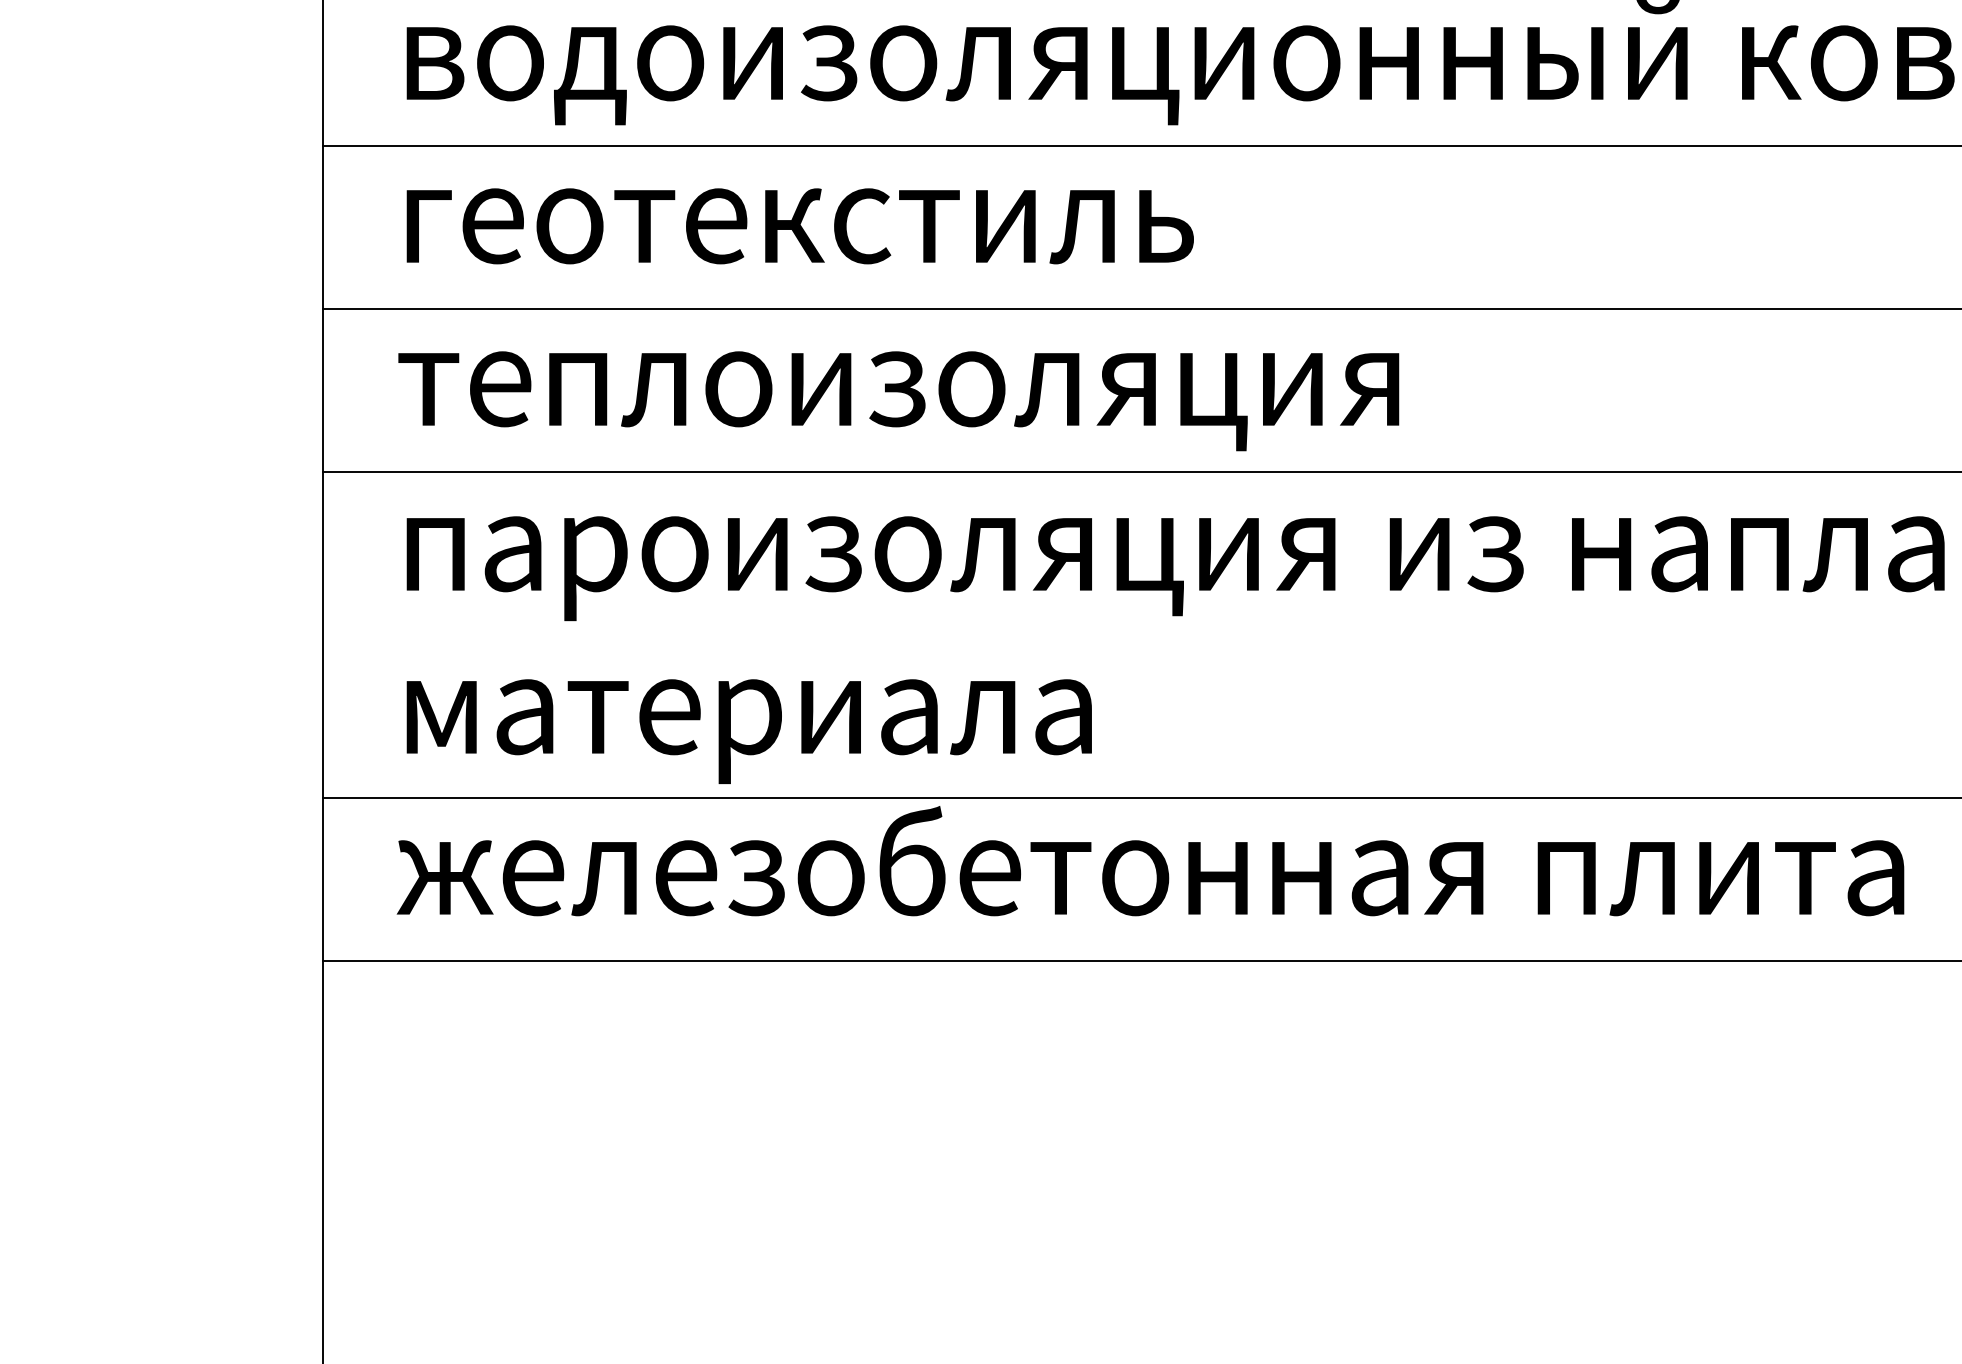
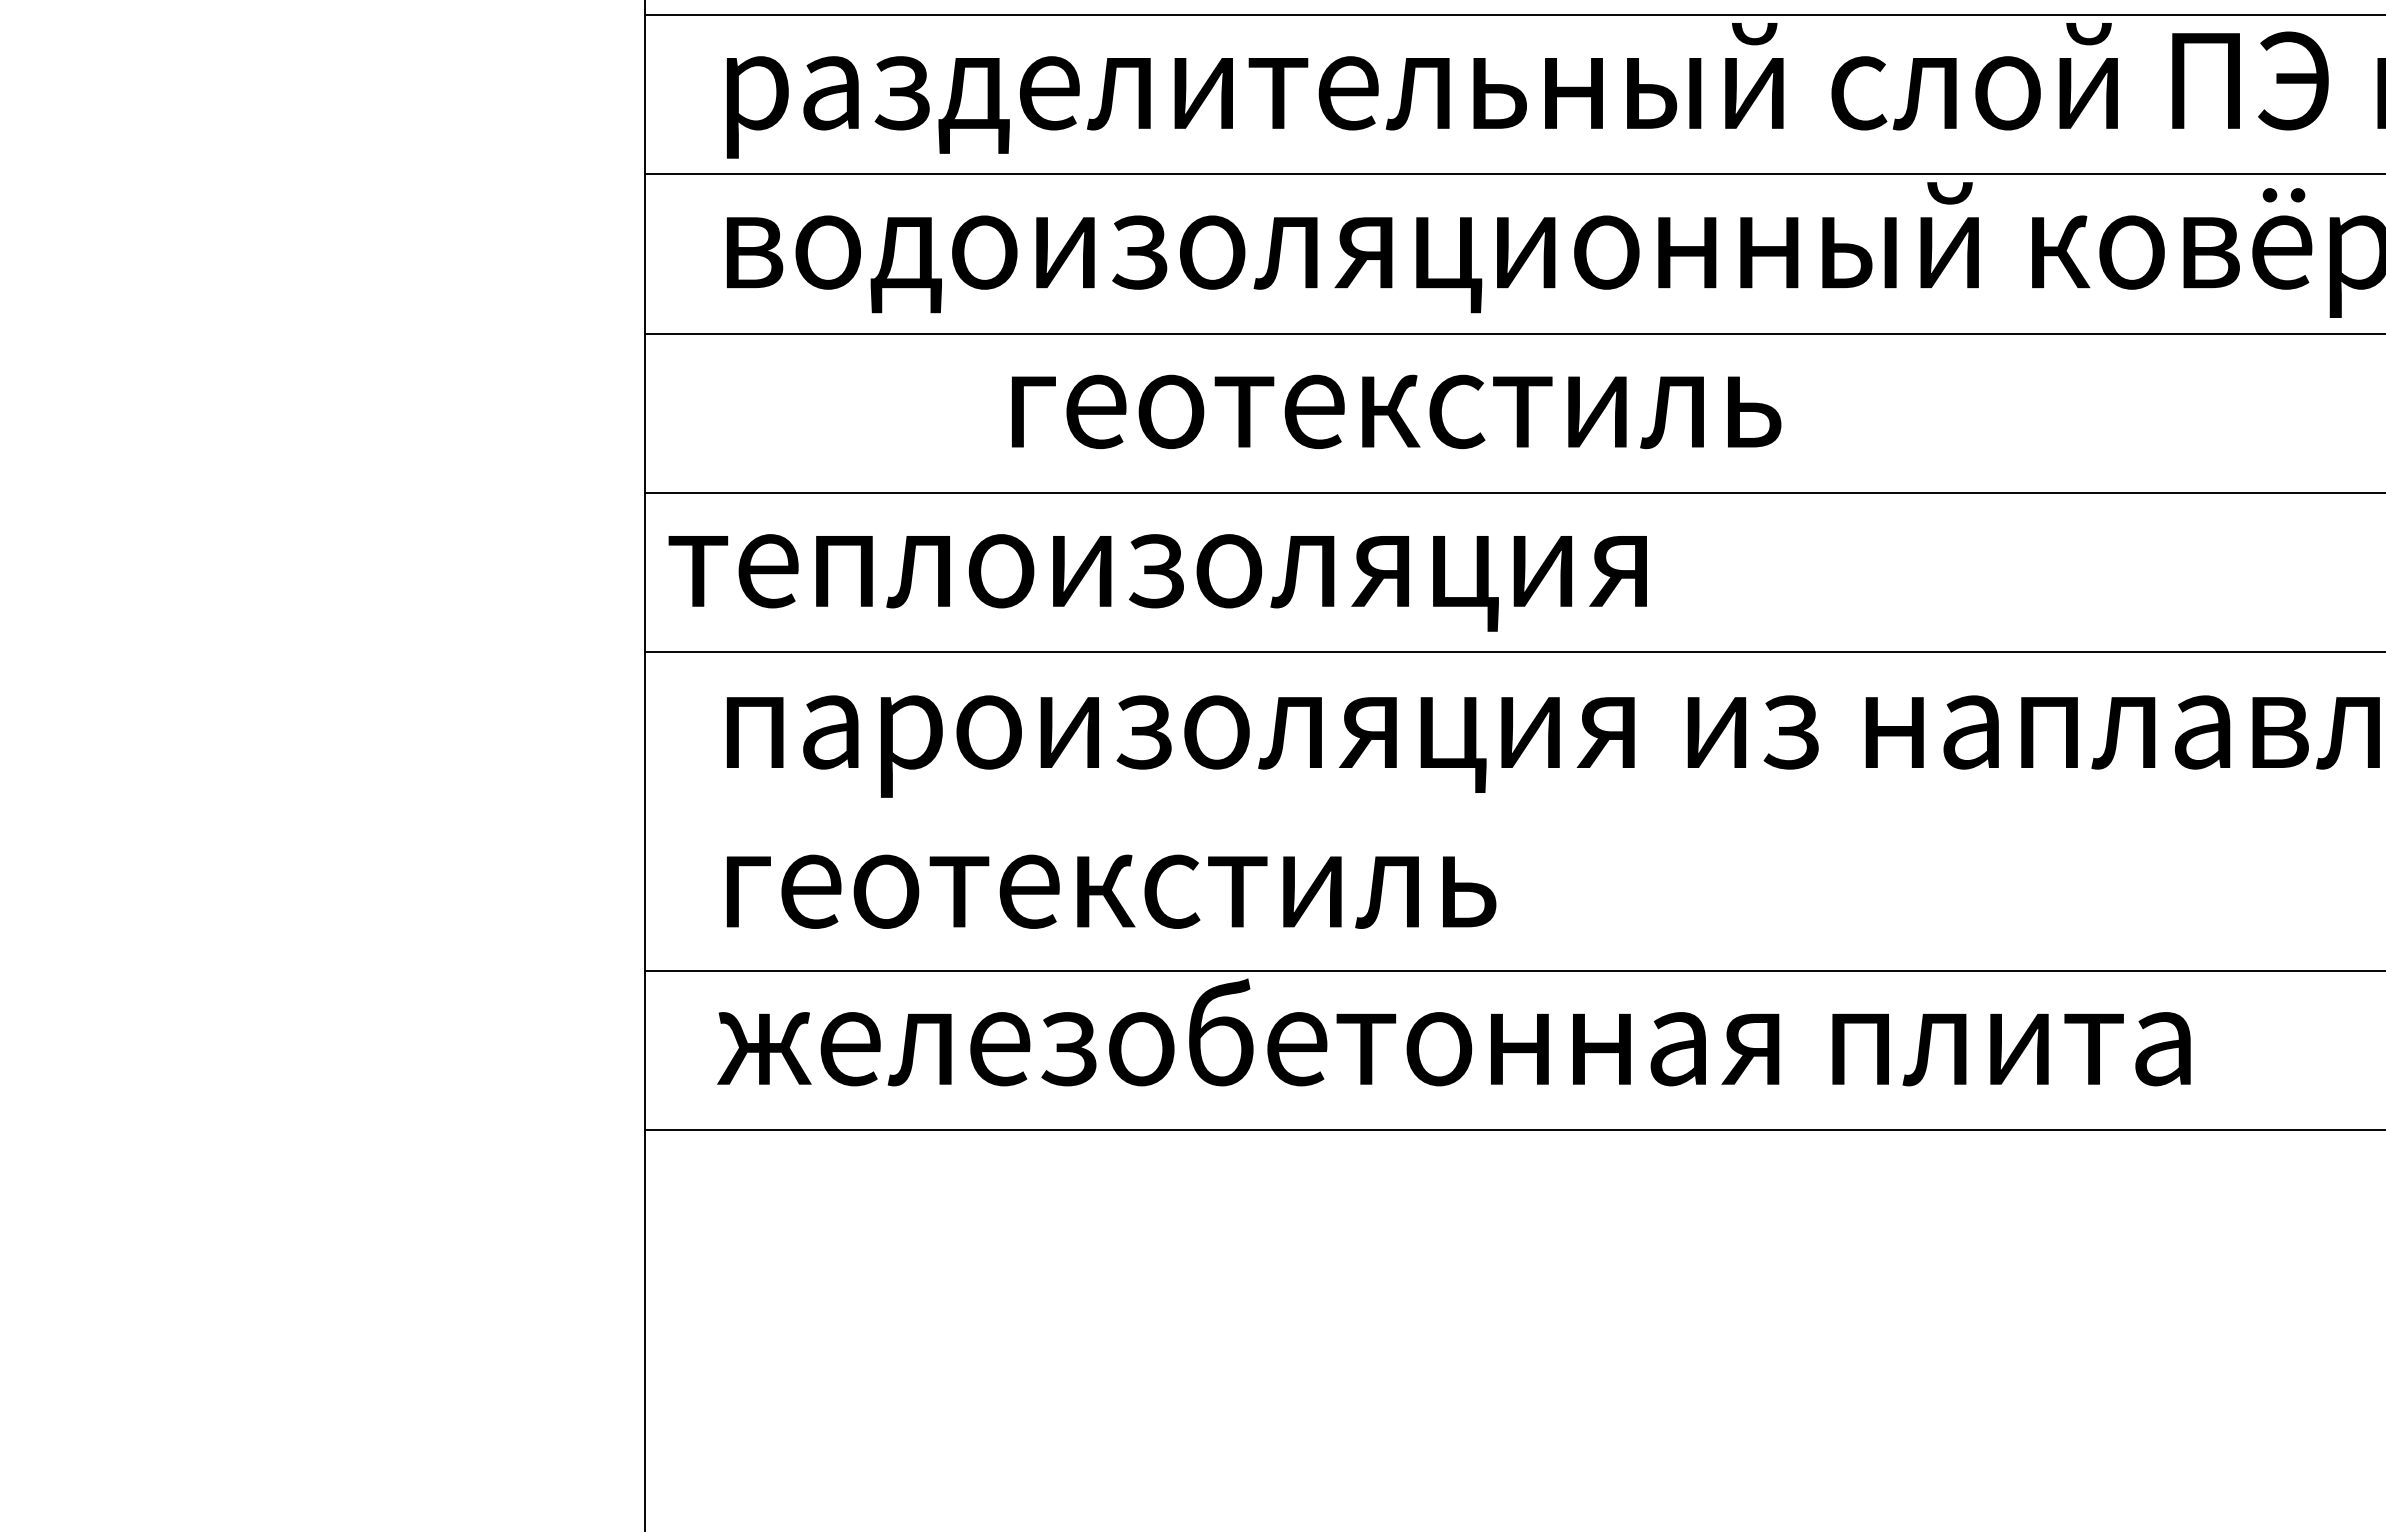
text: (800, 225) -> (1396, 411), moved
text: (898, 400) -> (1157, 582), moved
text: (805, 731) -> (1116, 905), материала -> геотекстиль

